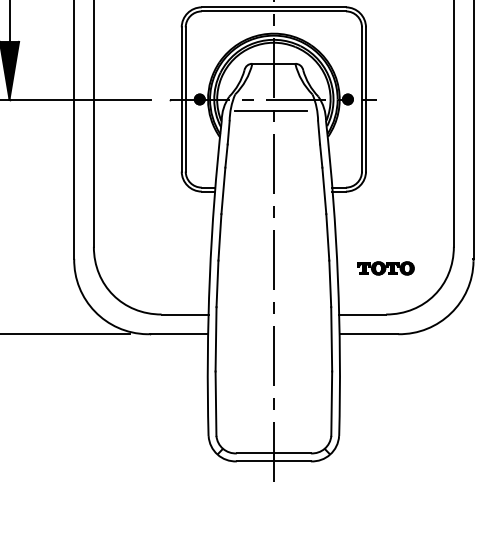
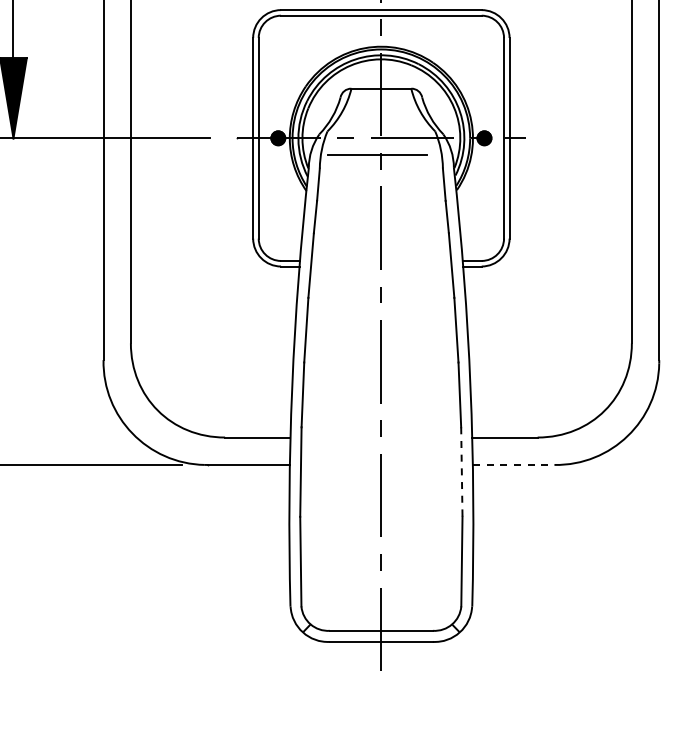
part: (386, 267) -> (537, 372), removed
line: (368, 333) -> (513, 464), solid -> dashed
line: (331, 339) -> (461, 472), solid -> dashed

